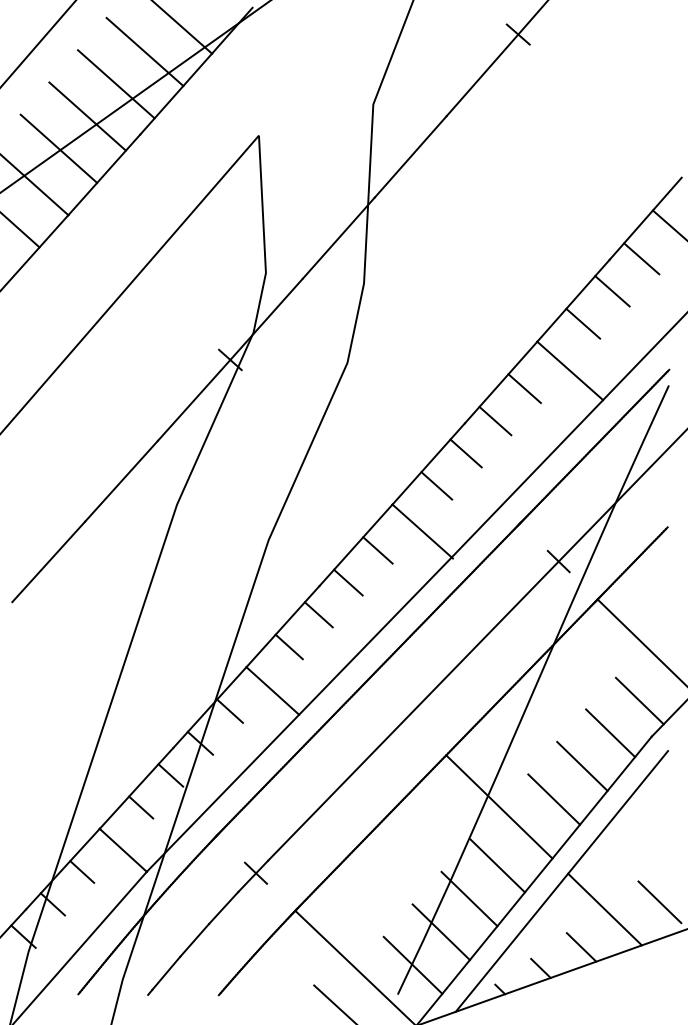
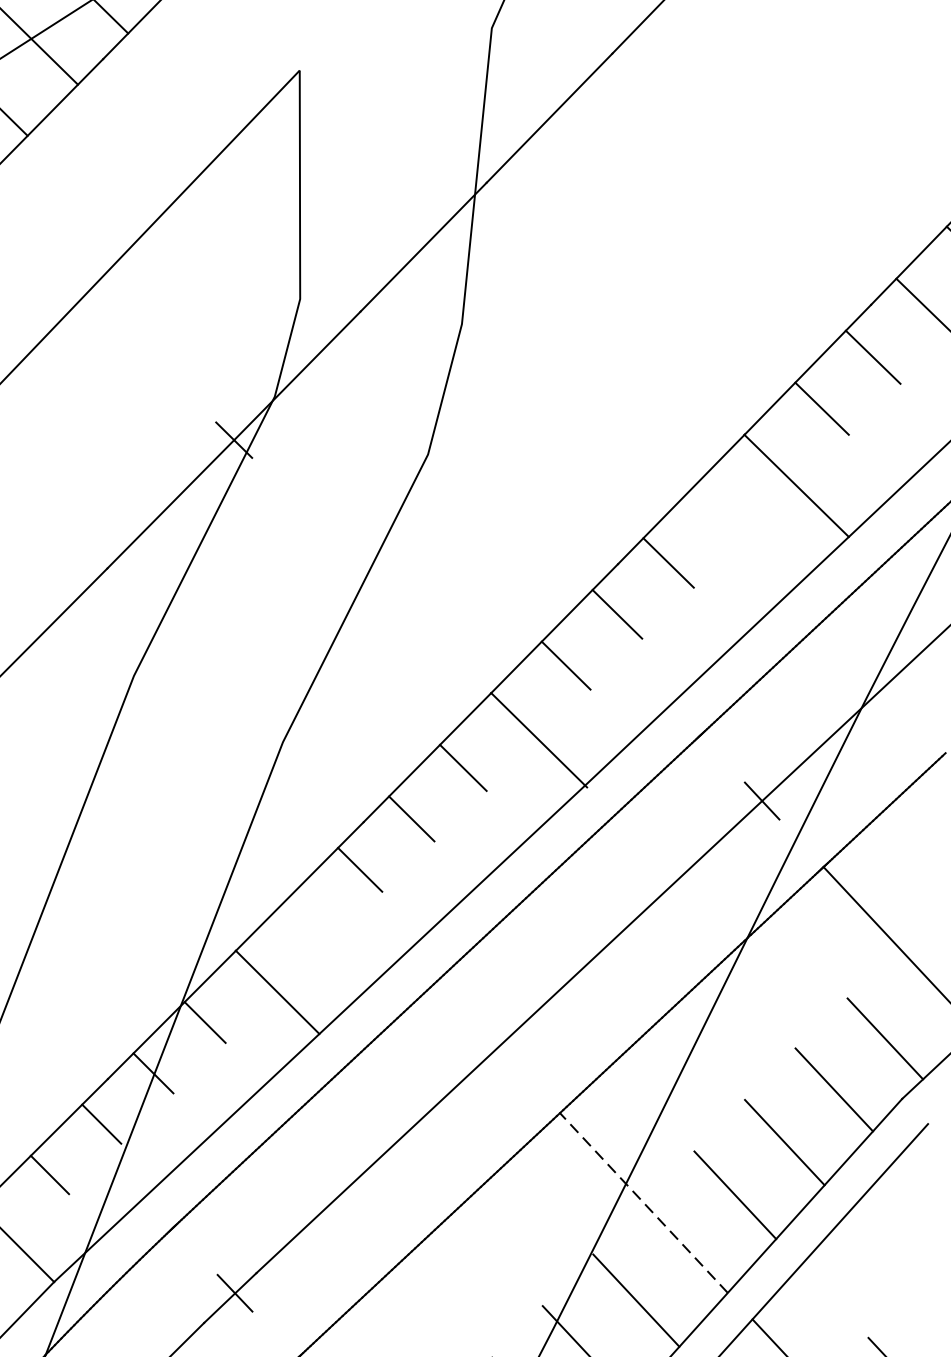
line: (524, 388) -> (719, 511), removed
line: (288, 646) -> (307, 919), removed
line: (499, 806) -> (644, 1202), solid -> dashed

